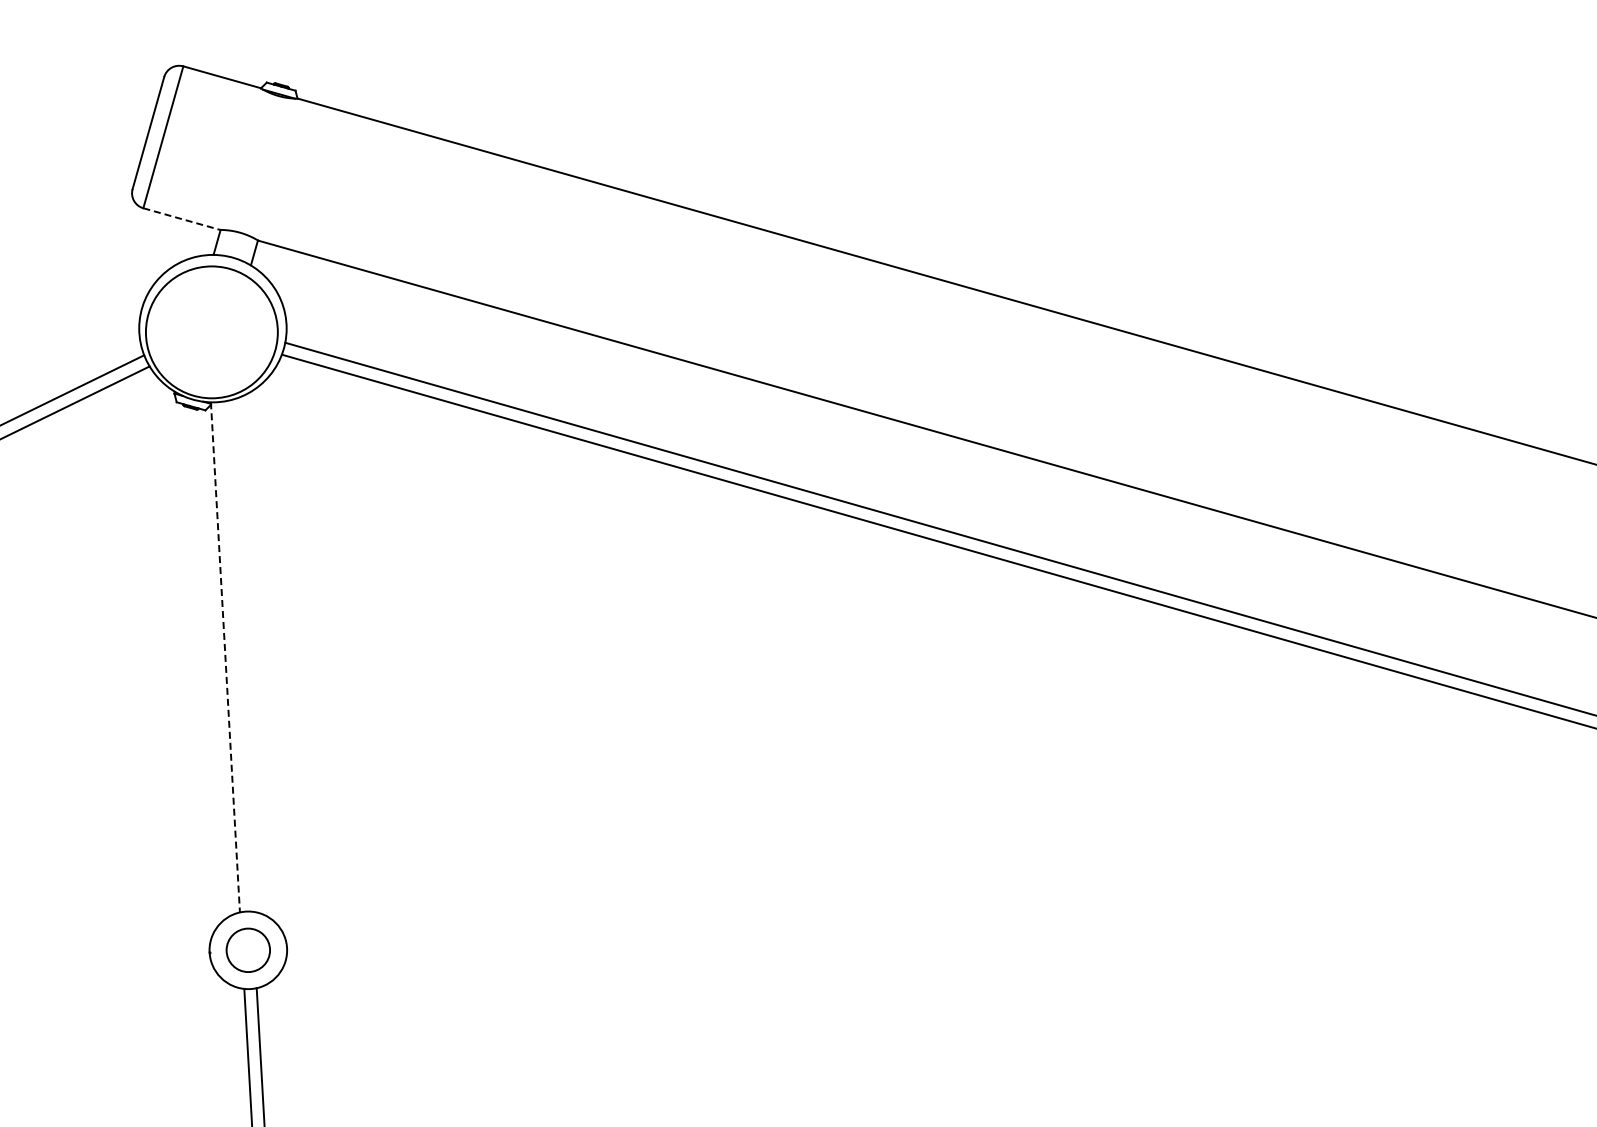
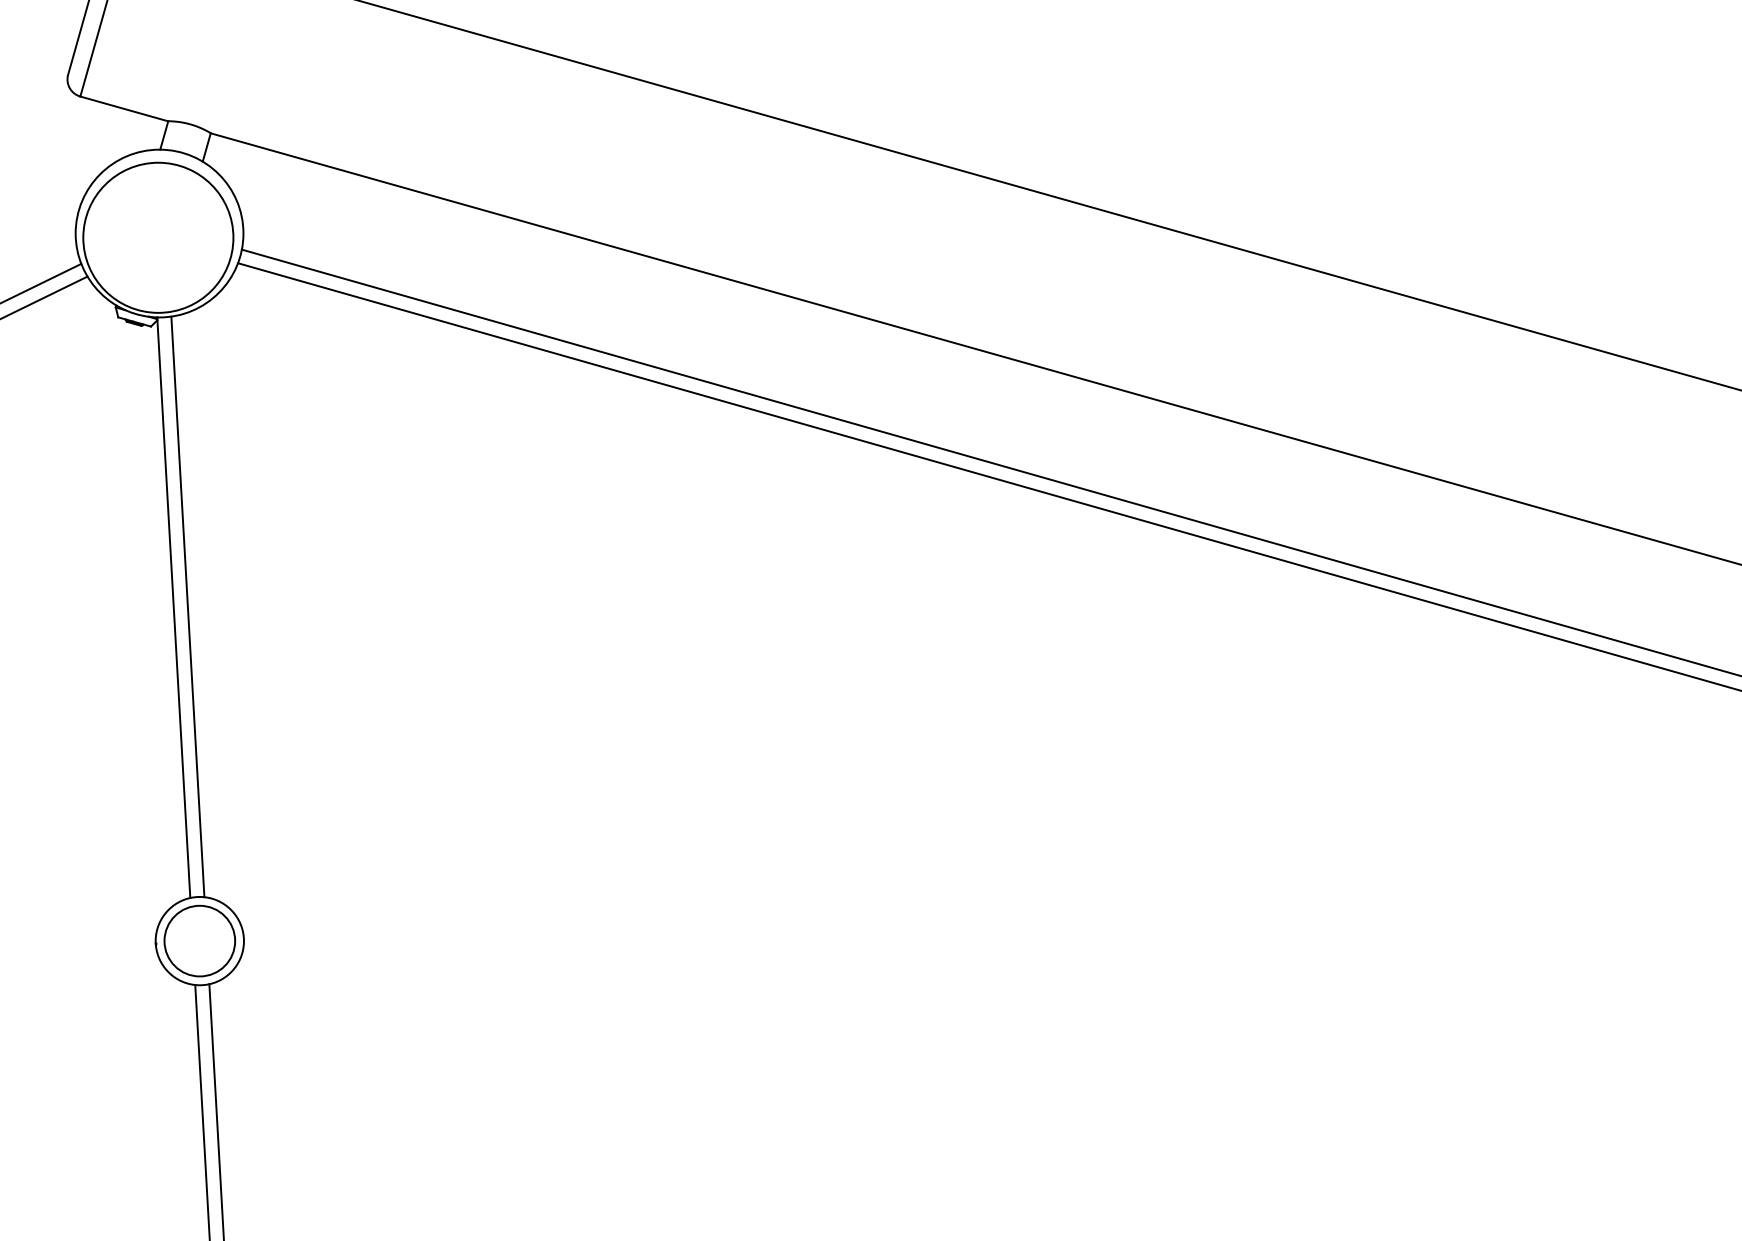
line: (181, 219) -> (123, 109), dashed -> solid
line: (237, 656) -> (187, 606), added
line: (225, 657) -> (173, 607), dashed -> solid
circle: (248, 950) -> (200, 941), size x1.43

